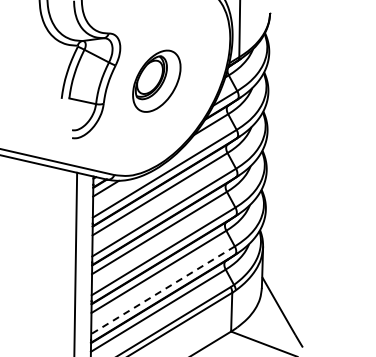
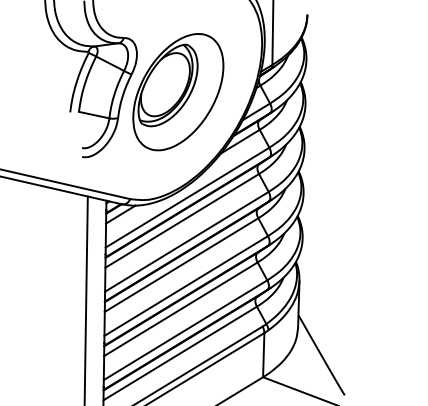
part: (156, 81) -> (178, 92), size x1.67
line: (162, 290) -> (184, 330), dashed -> solid

